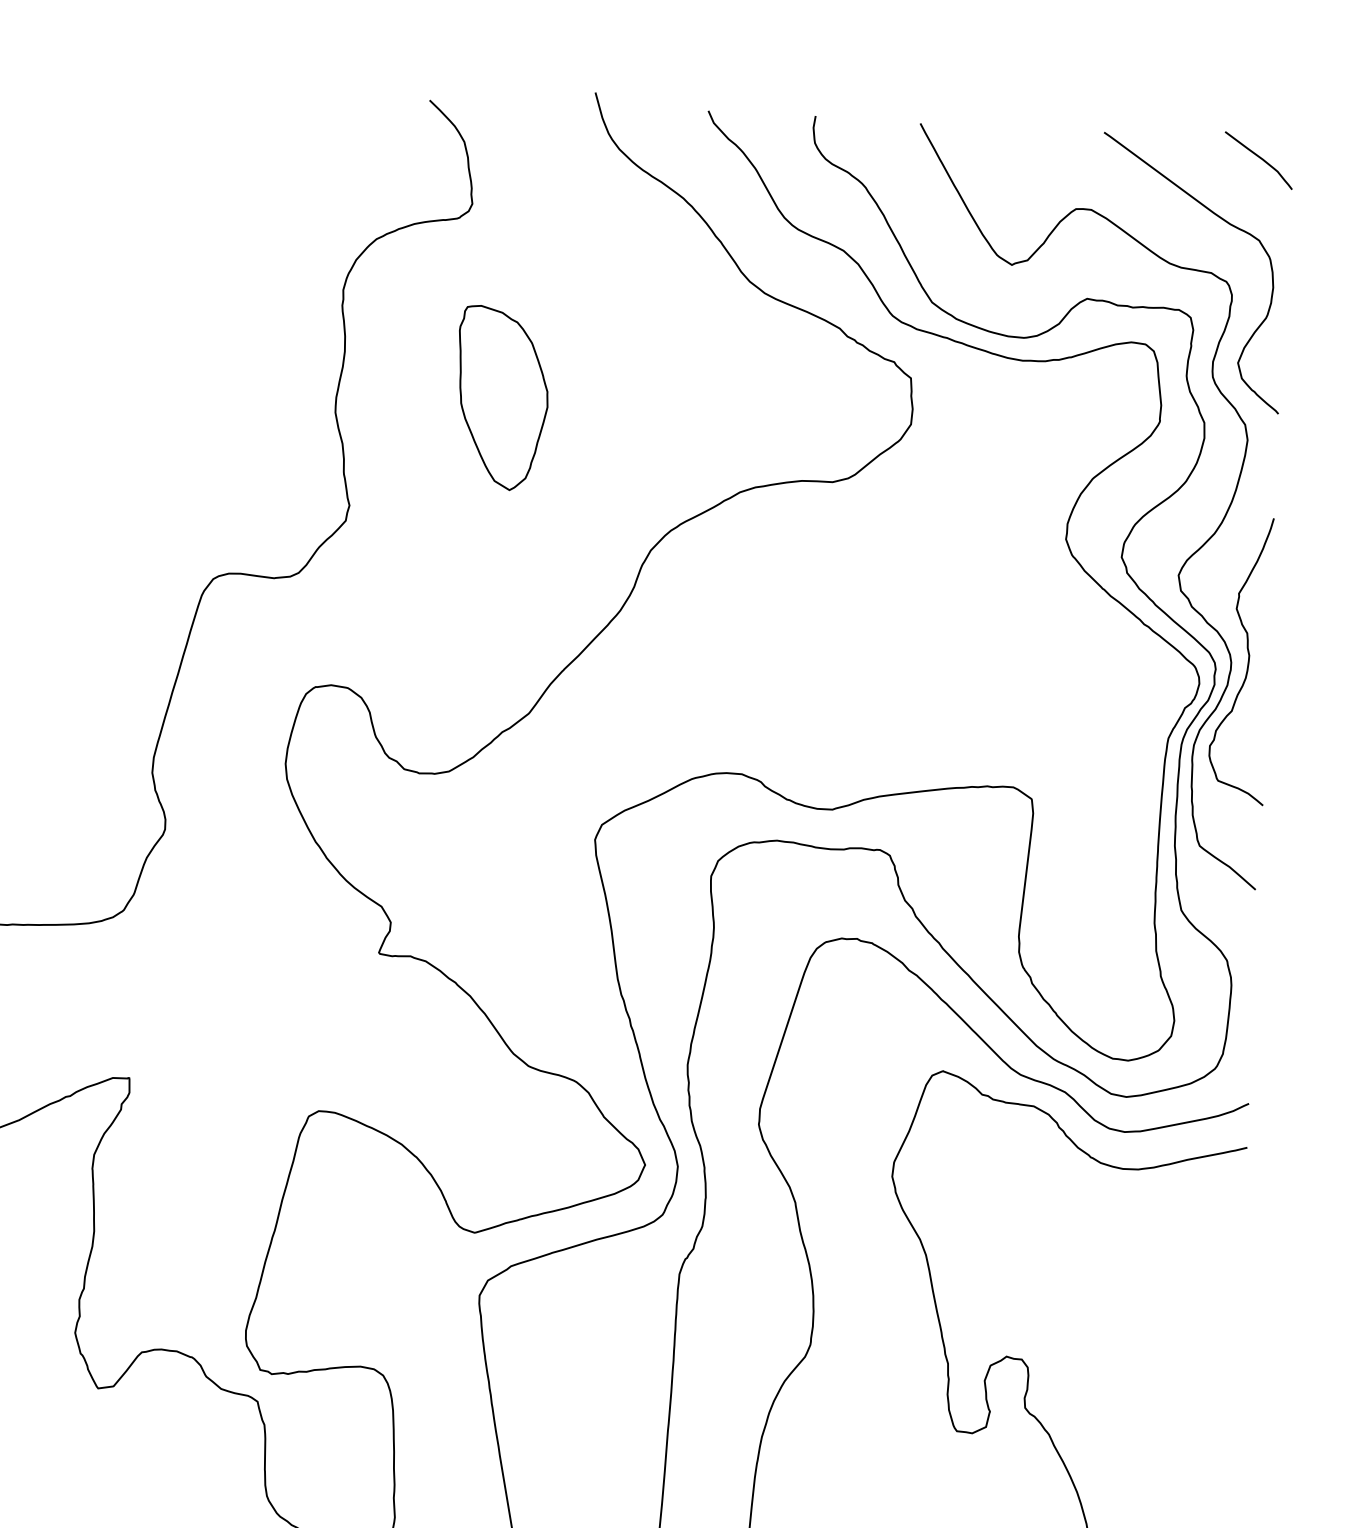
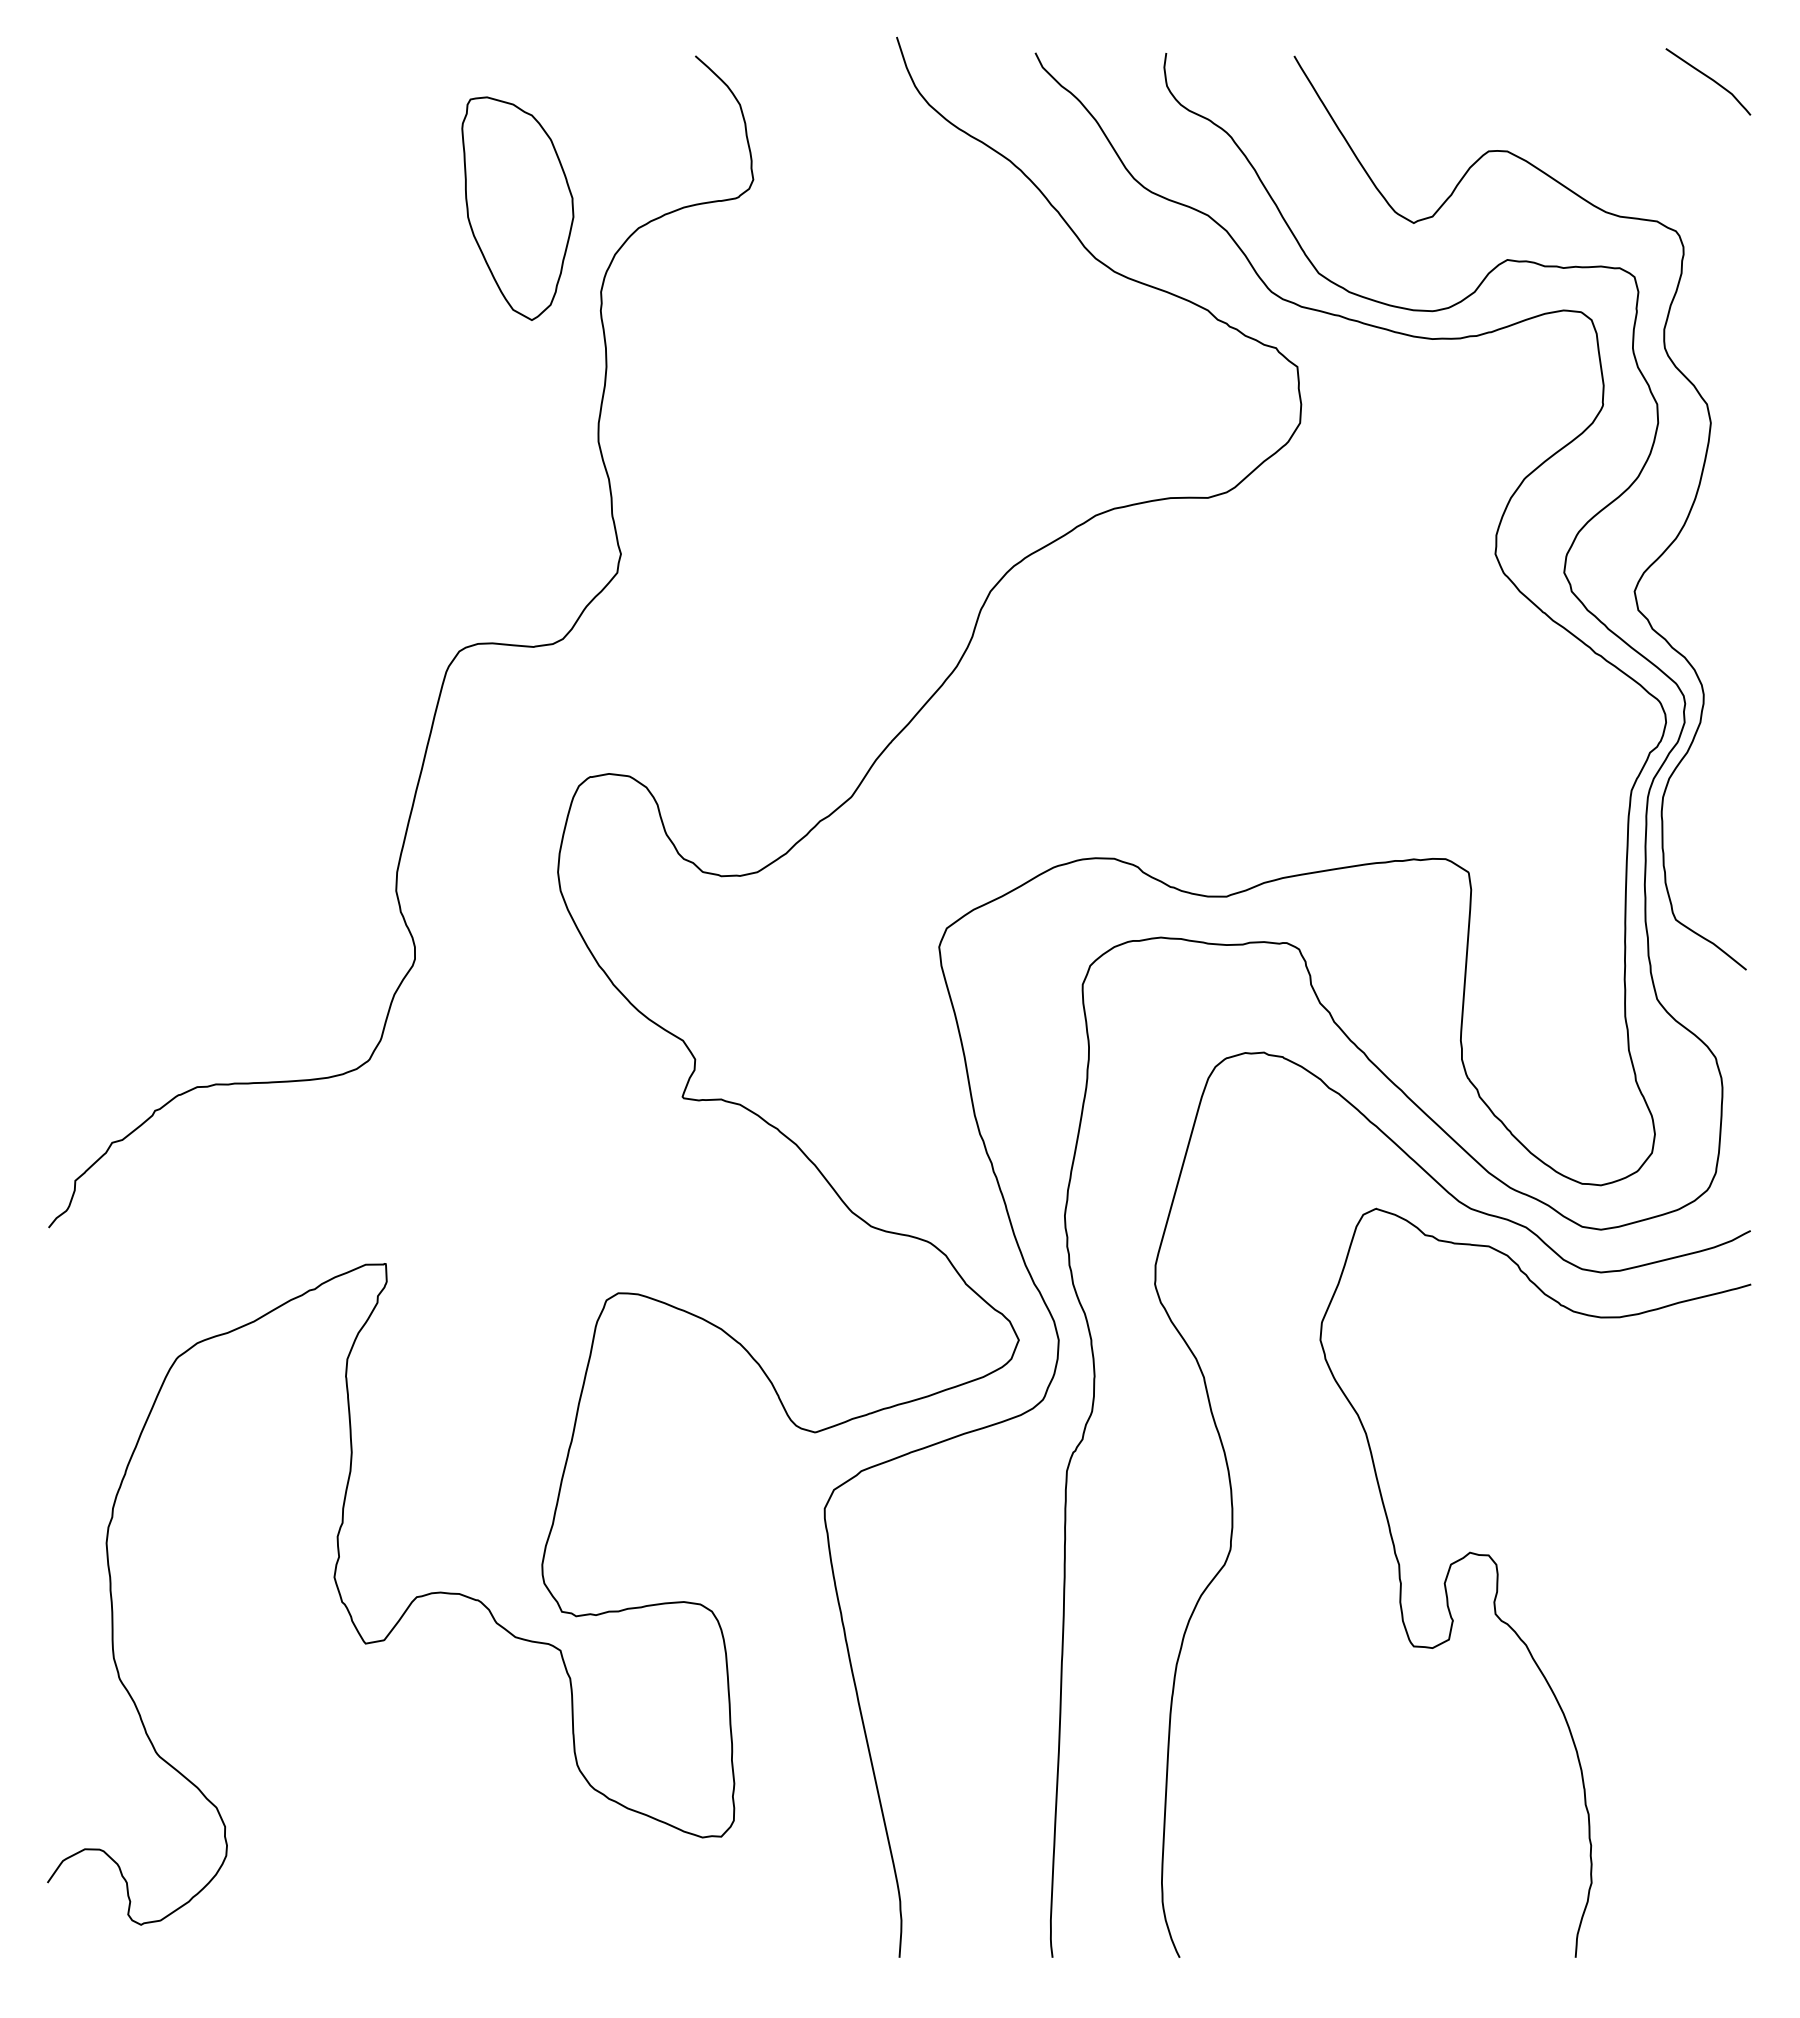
curve: (1226, 222) -> (1672, 159), removed
part: (501, 398) -> (517, 208), moved
curve: (1247, 663) -> (1723, 694), removed

